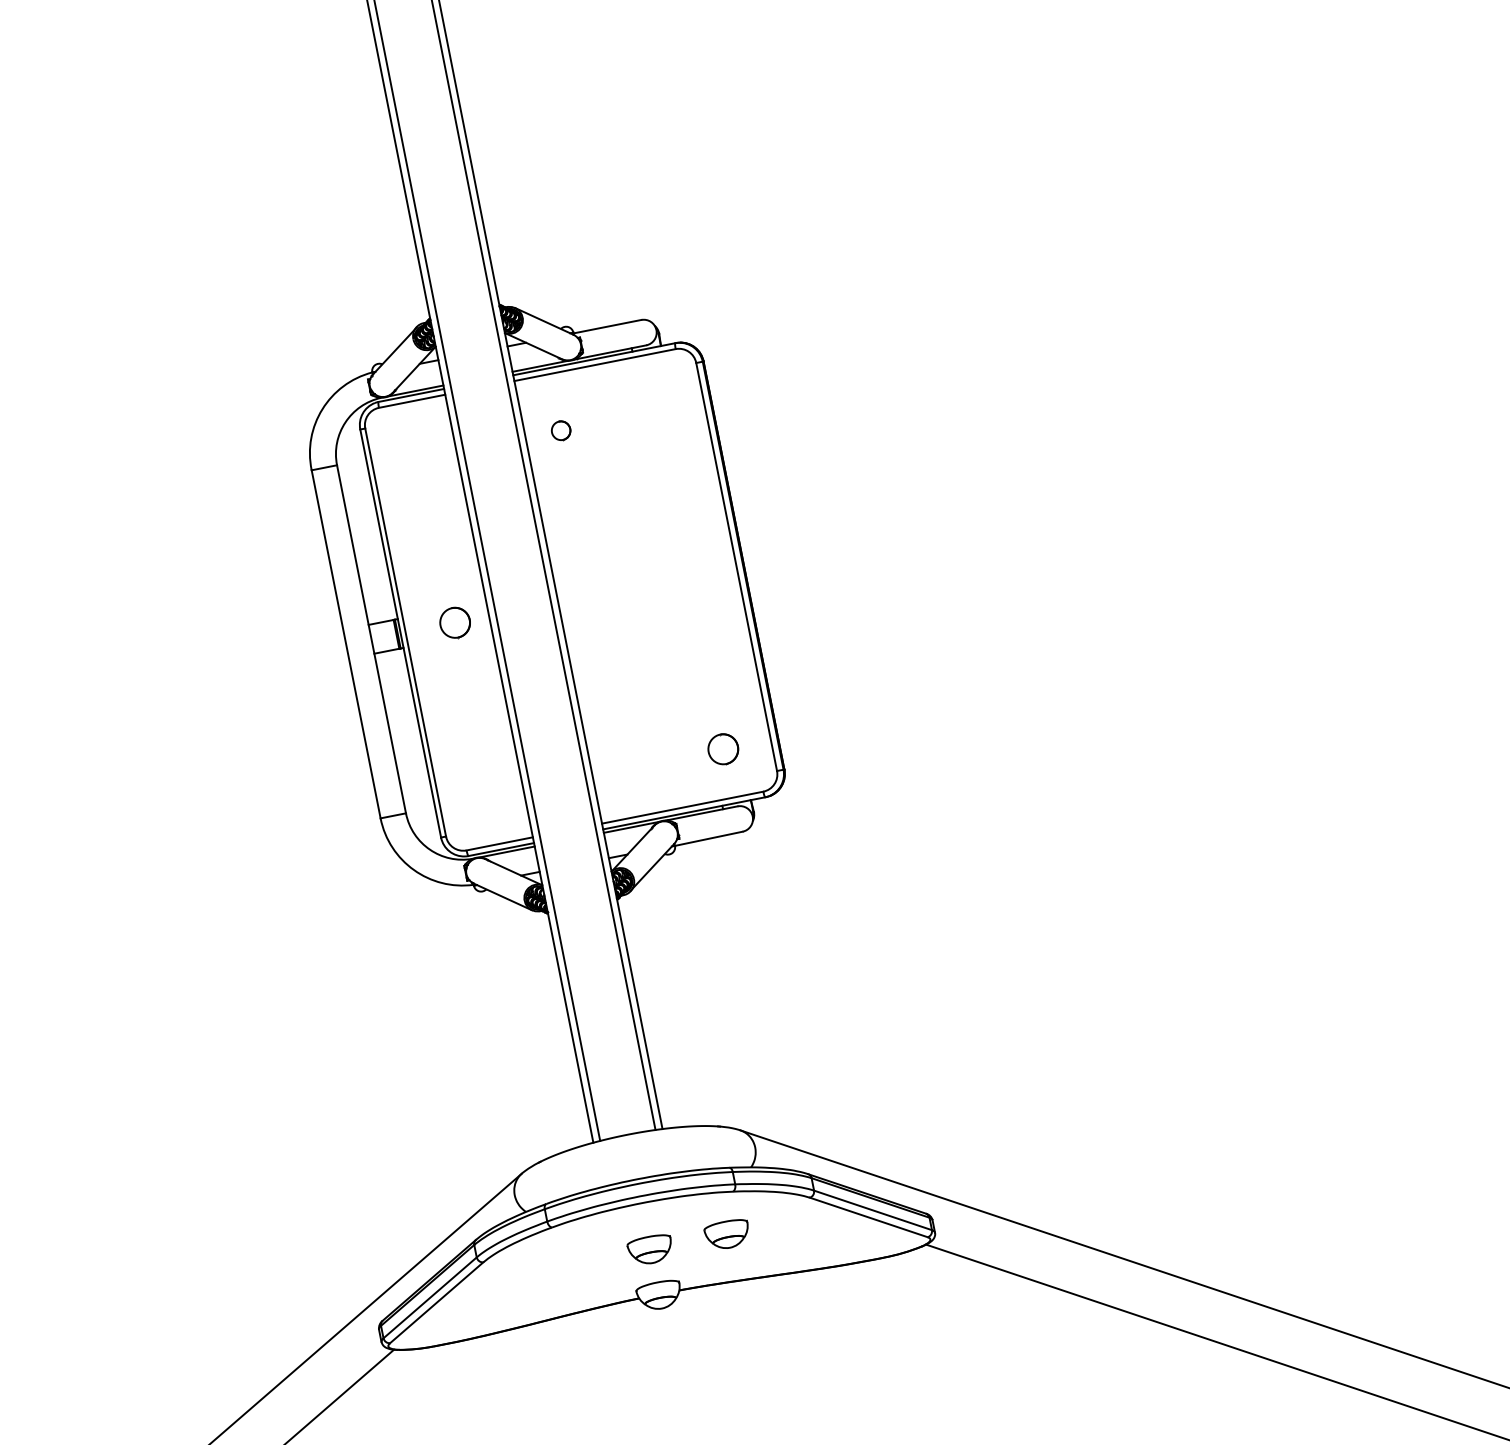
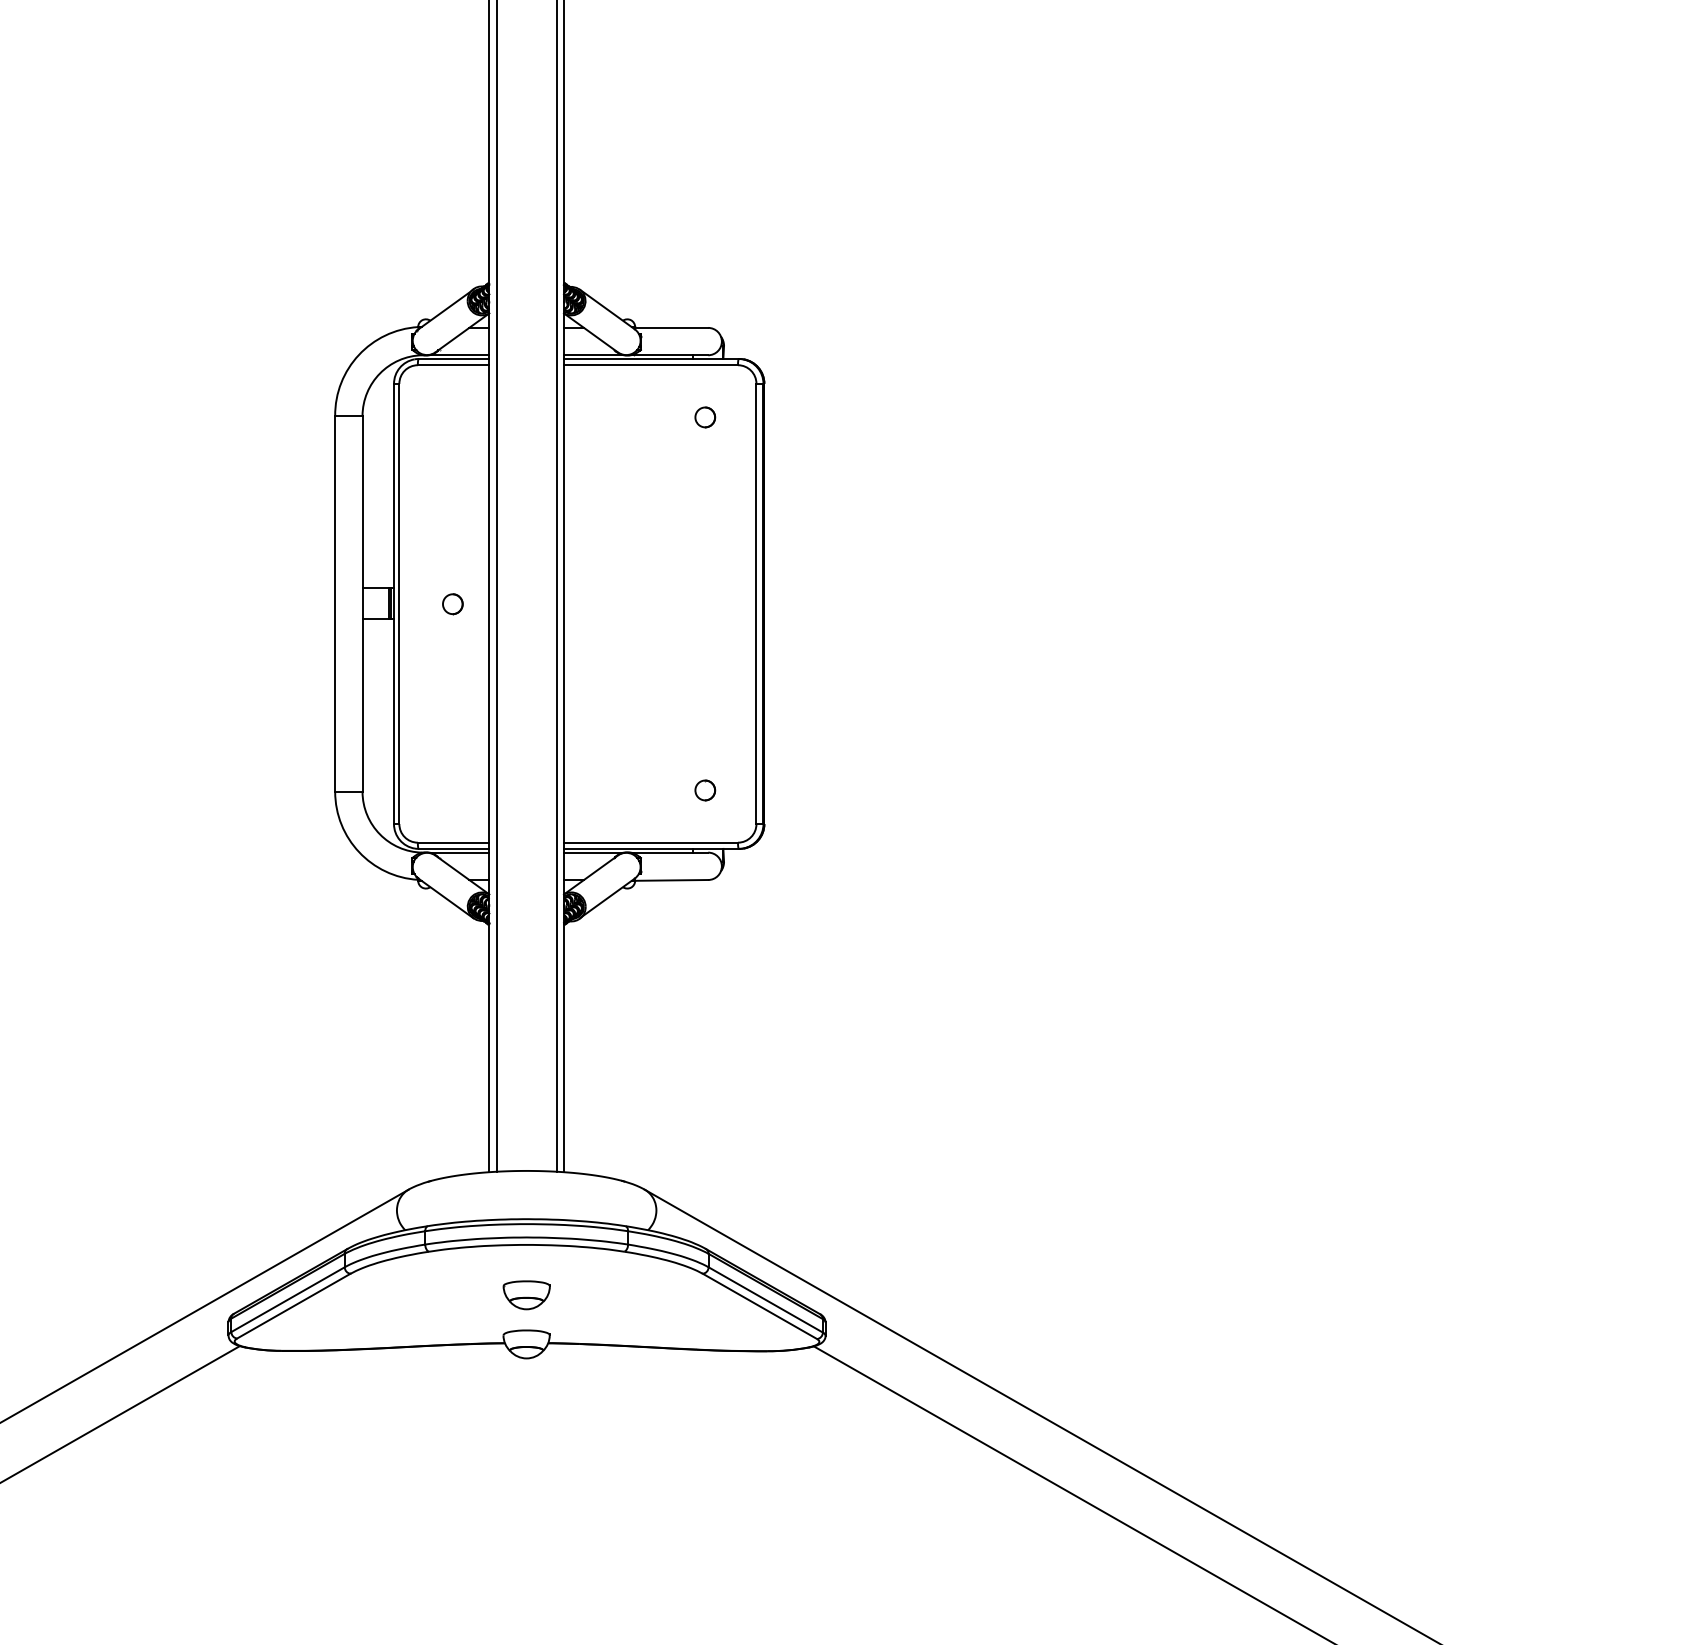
part: (561, 430) -> (705, 417), moved
part: (455, 623) -> (452, 604), size x0.62
part: (723, 749) -> (705, 790), size x0.62
part: (727, 1234) -> (609, 1295), removed

